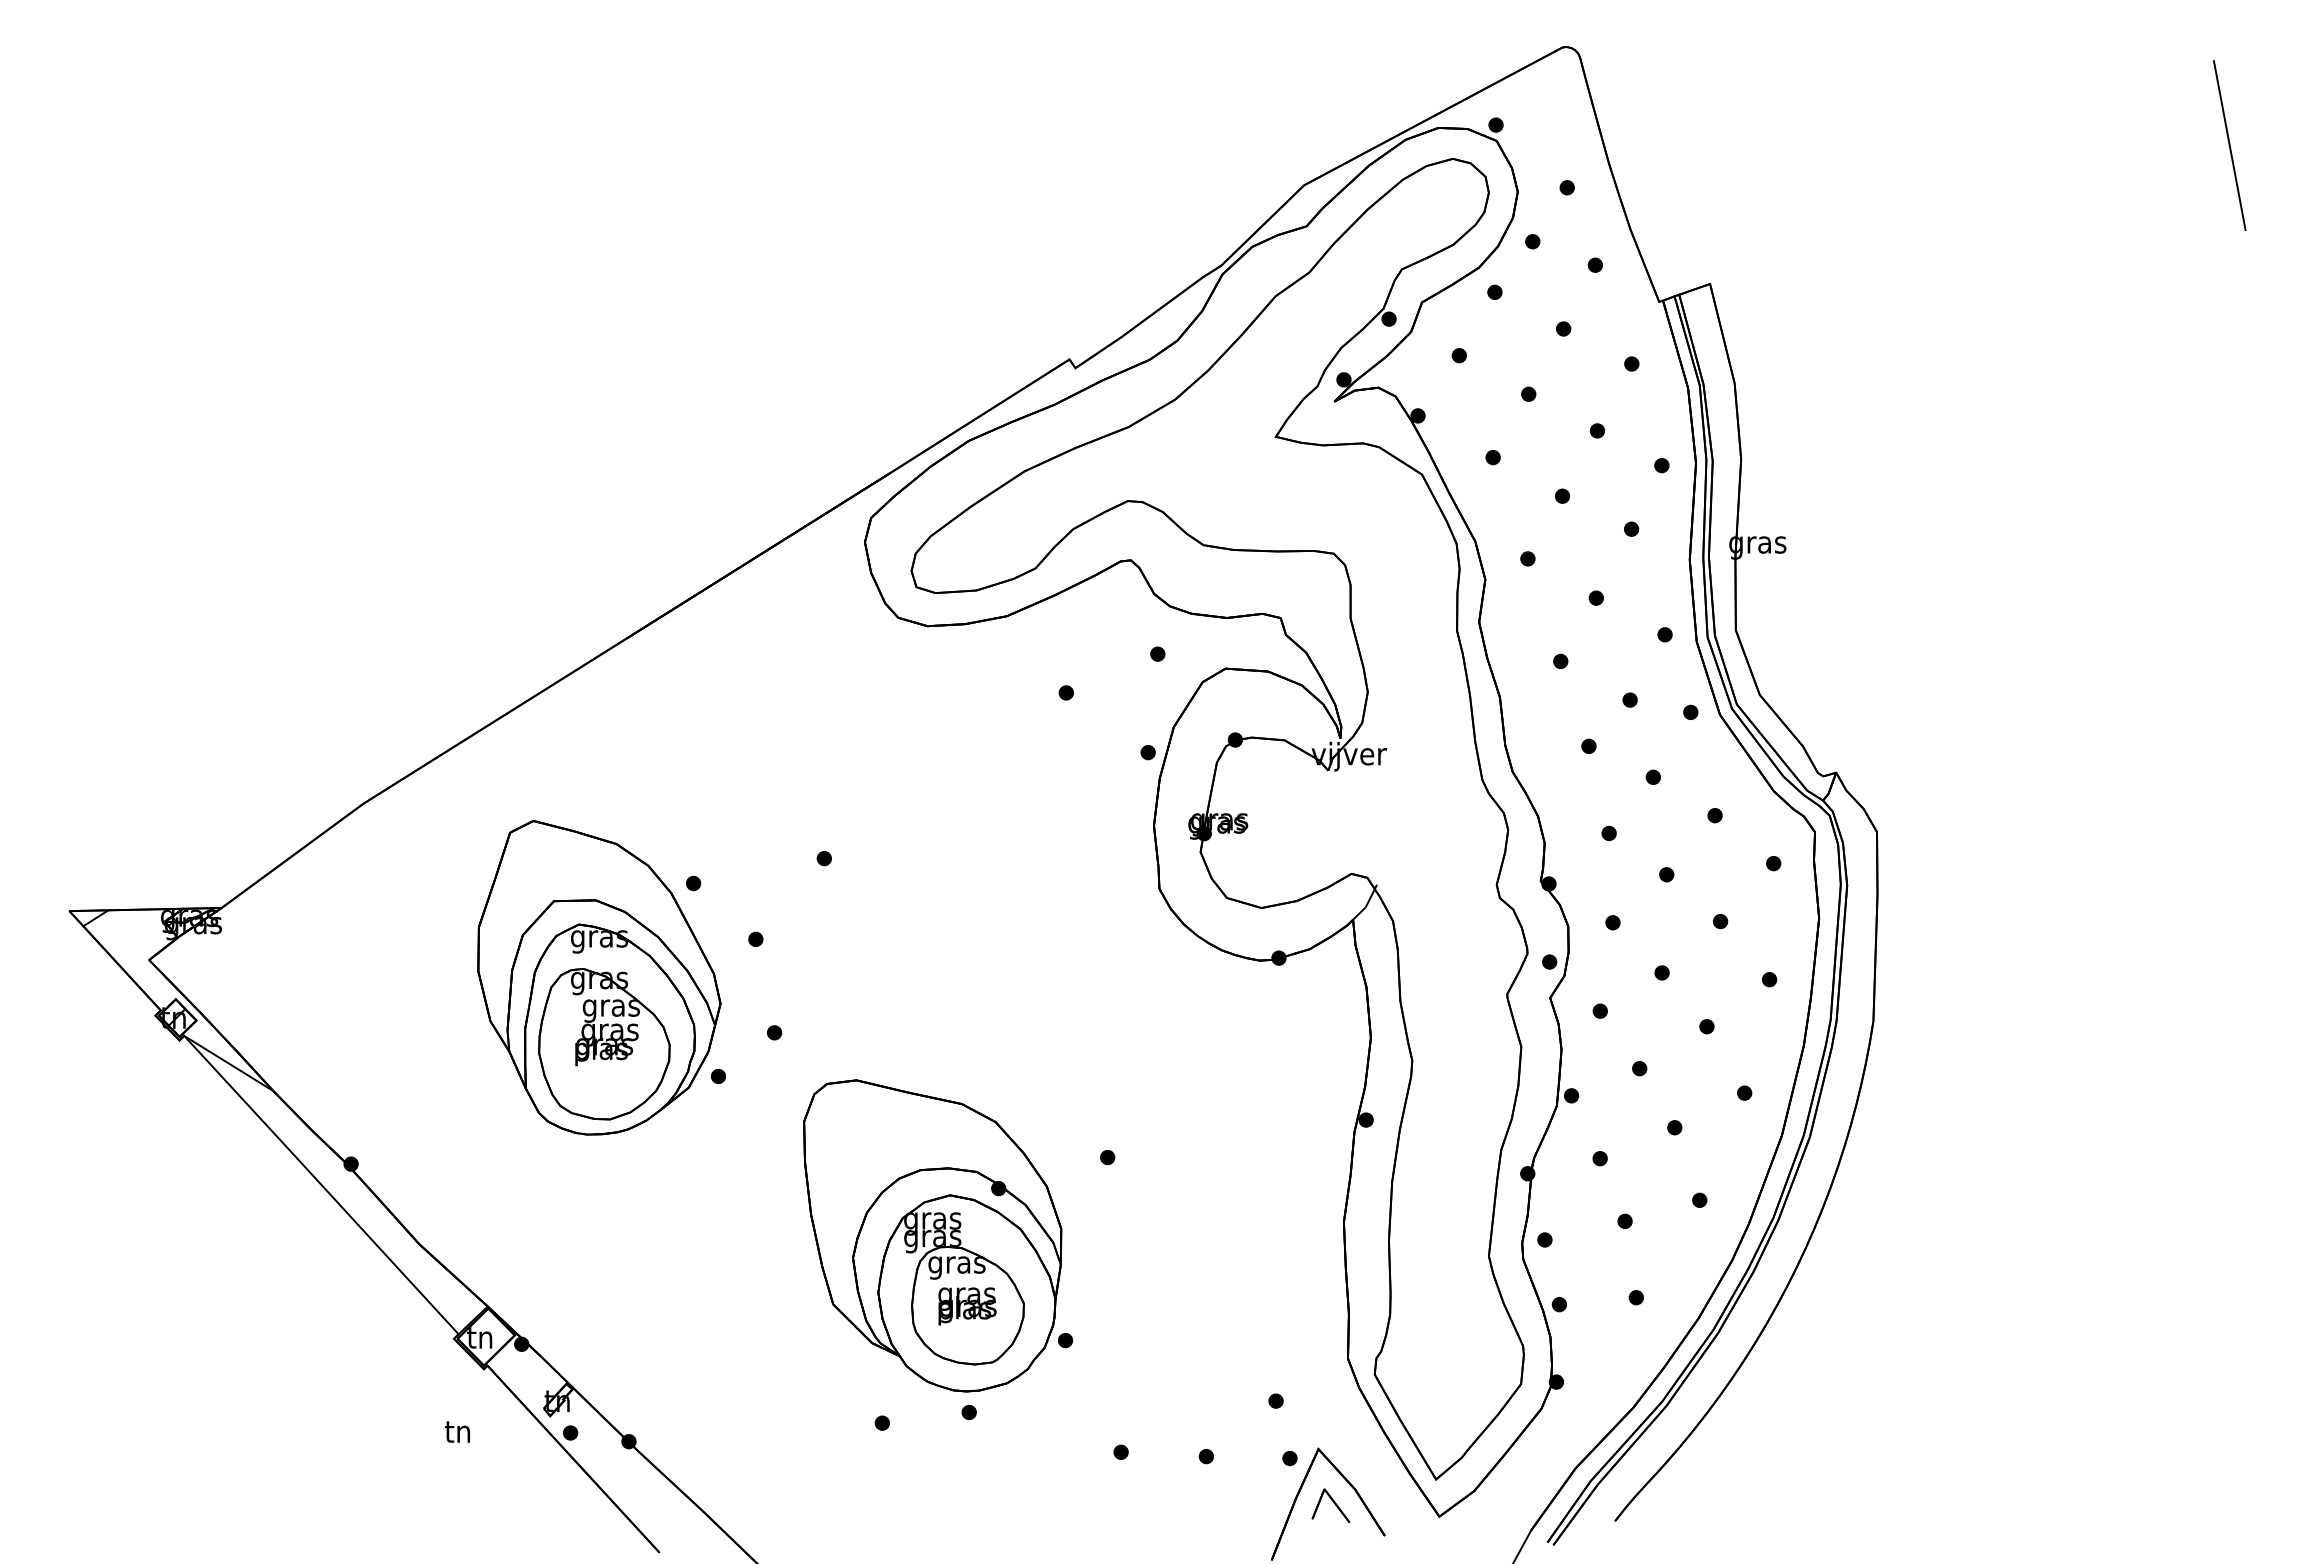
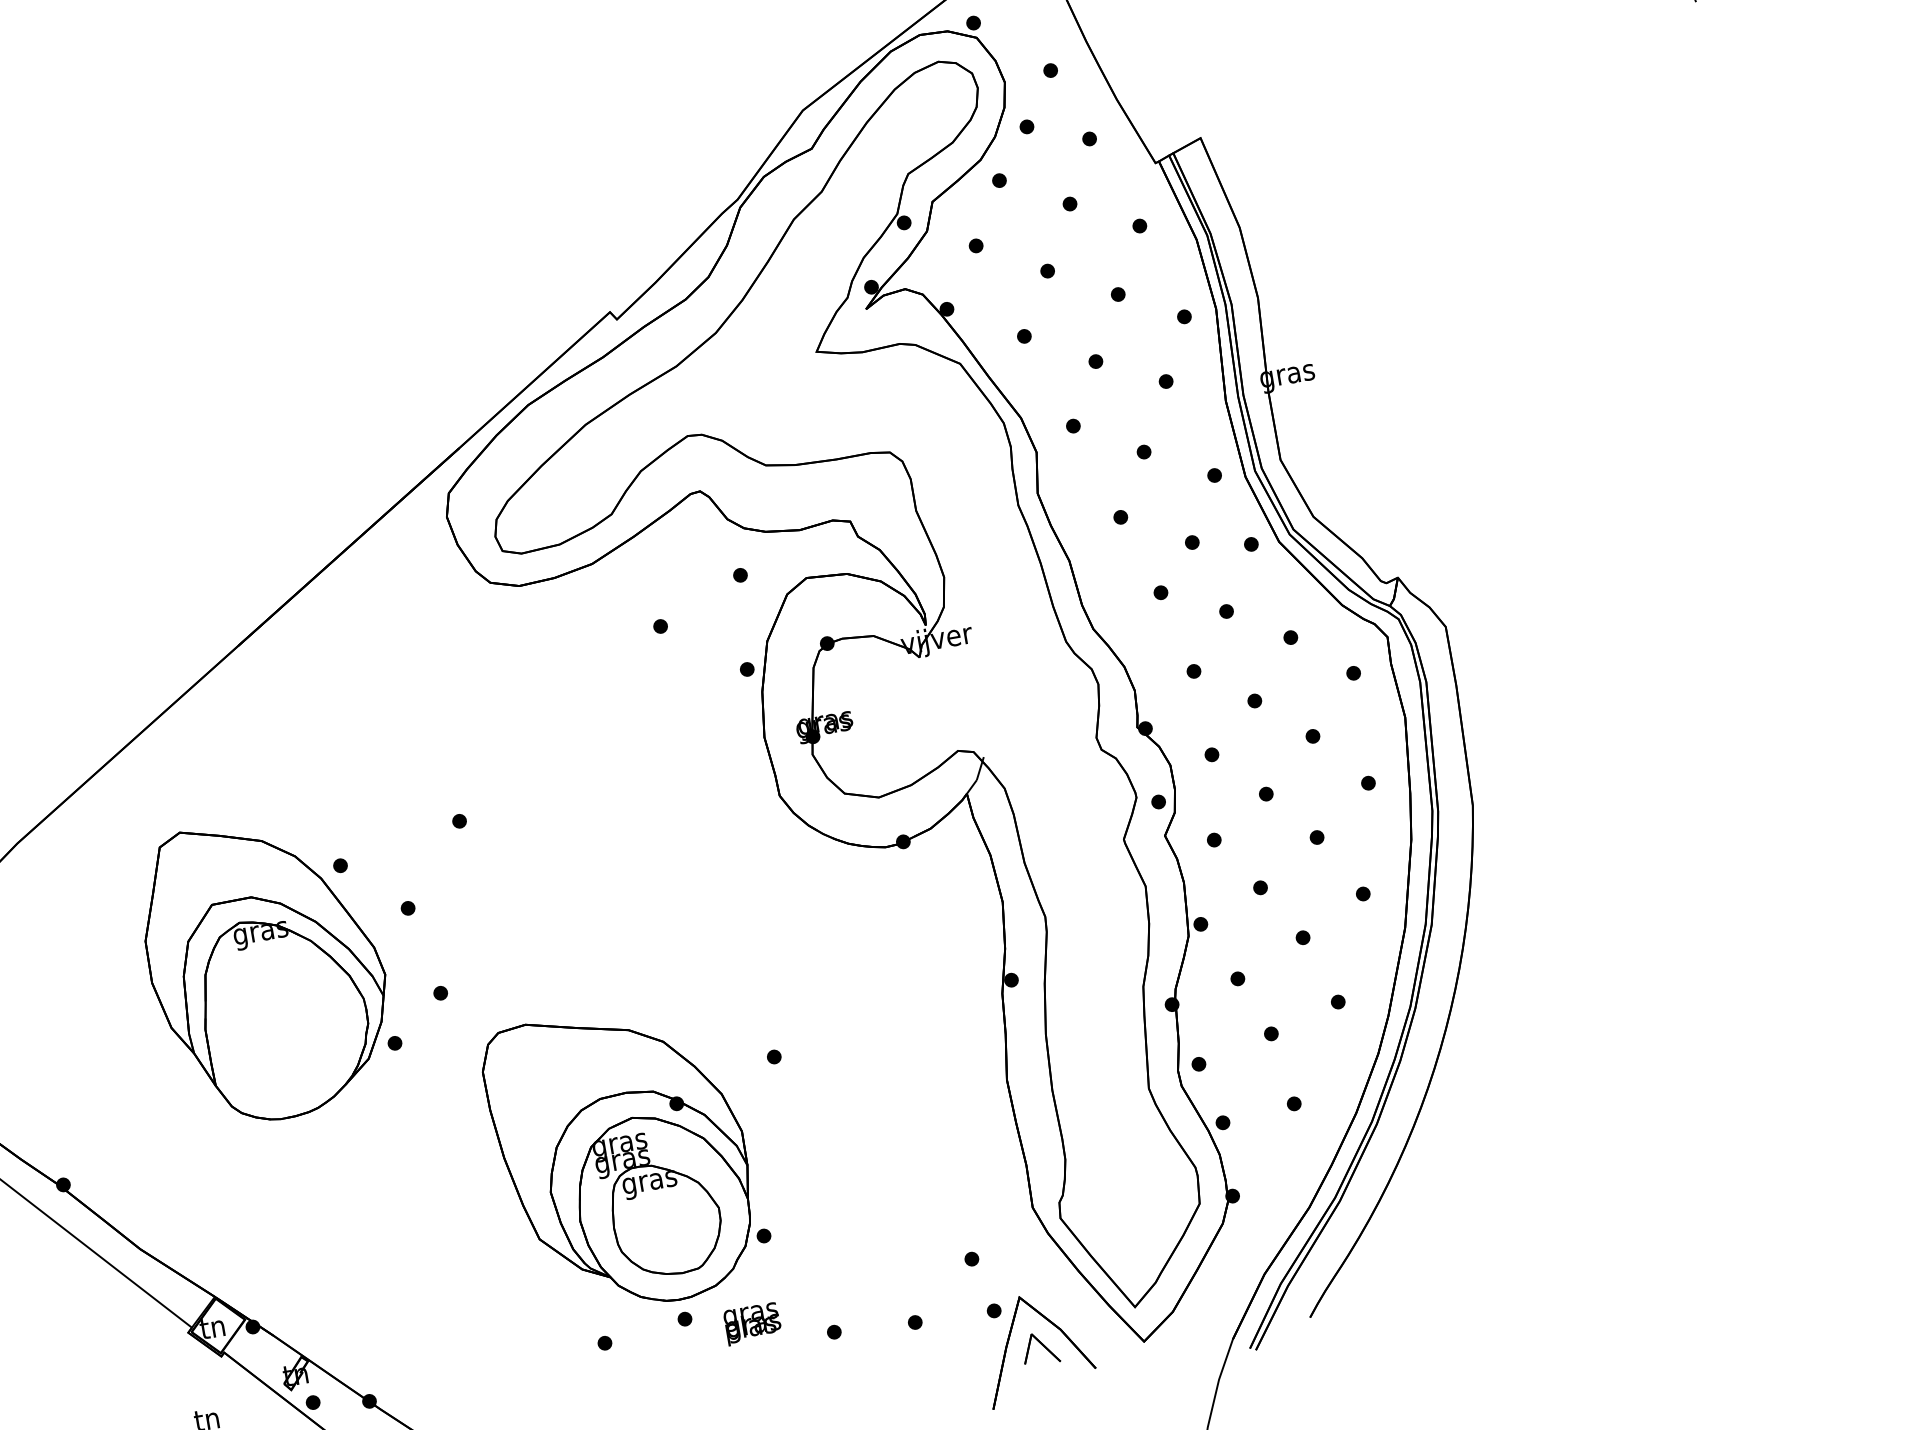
part: (604, 1044) -> (282, 1031), removed
text: (967, 1306) -> (752, 1324), moved

